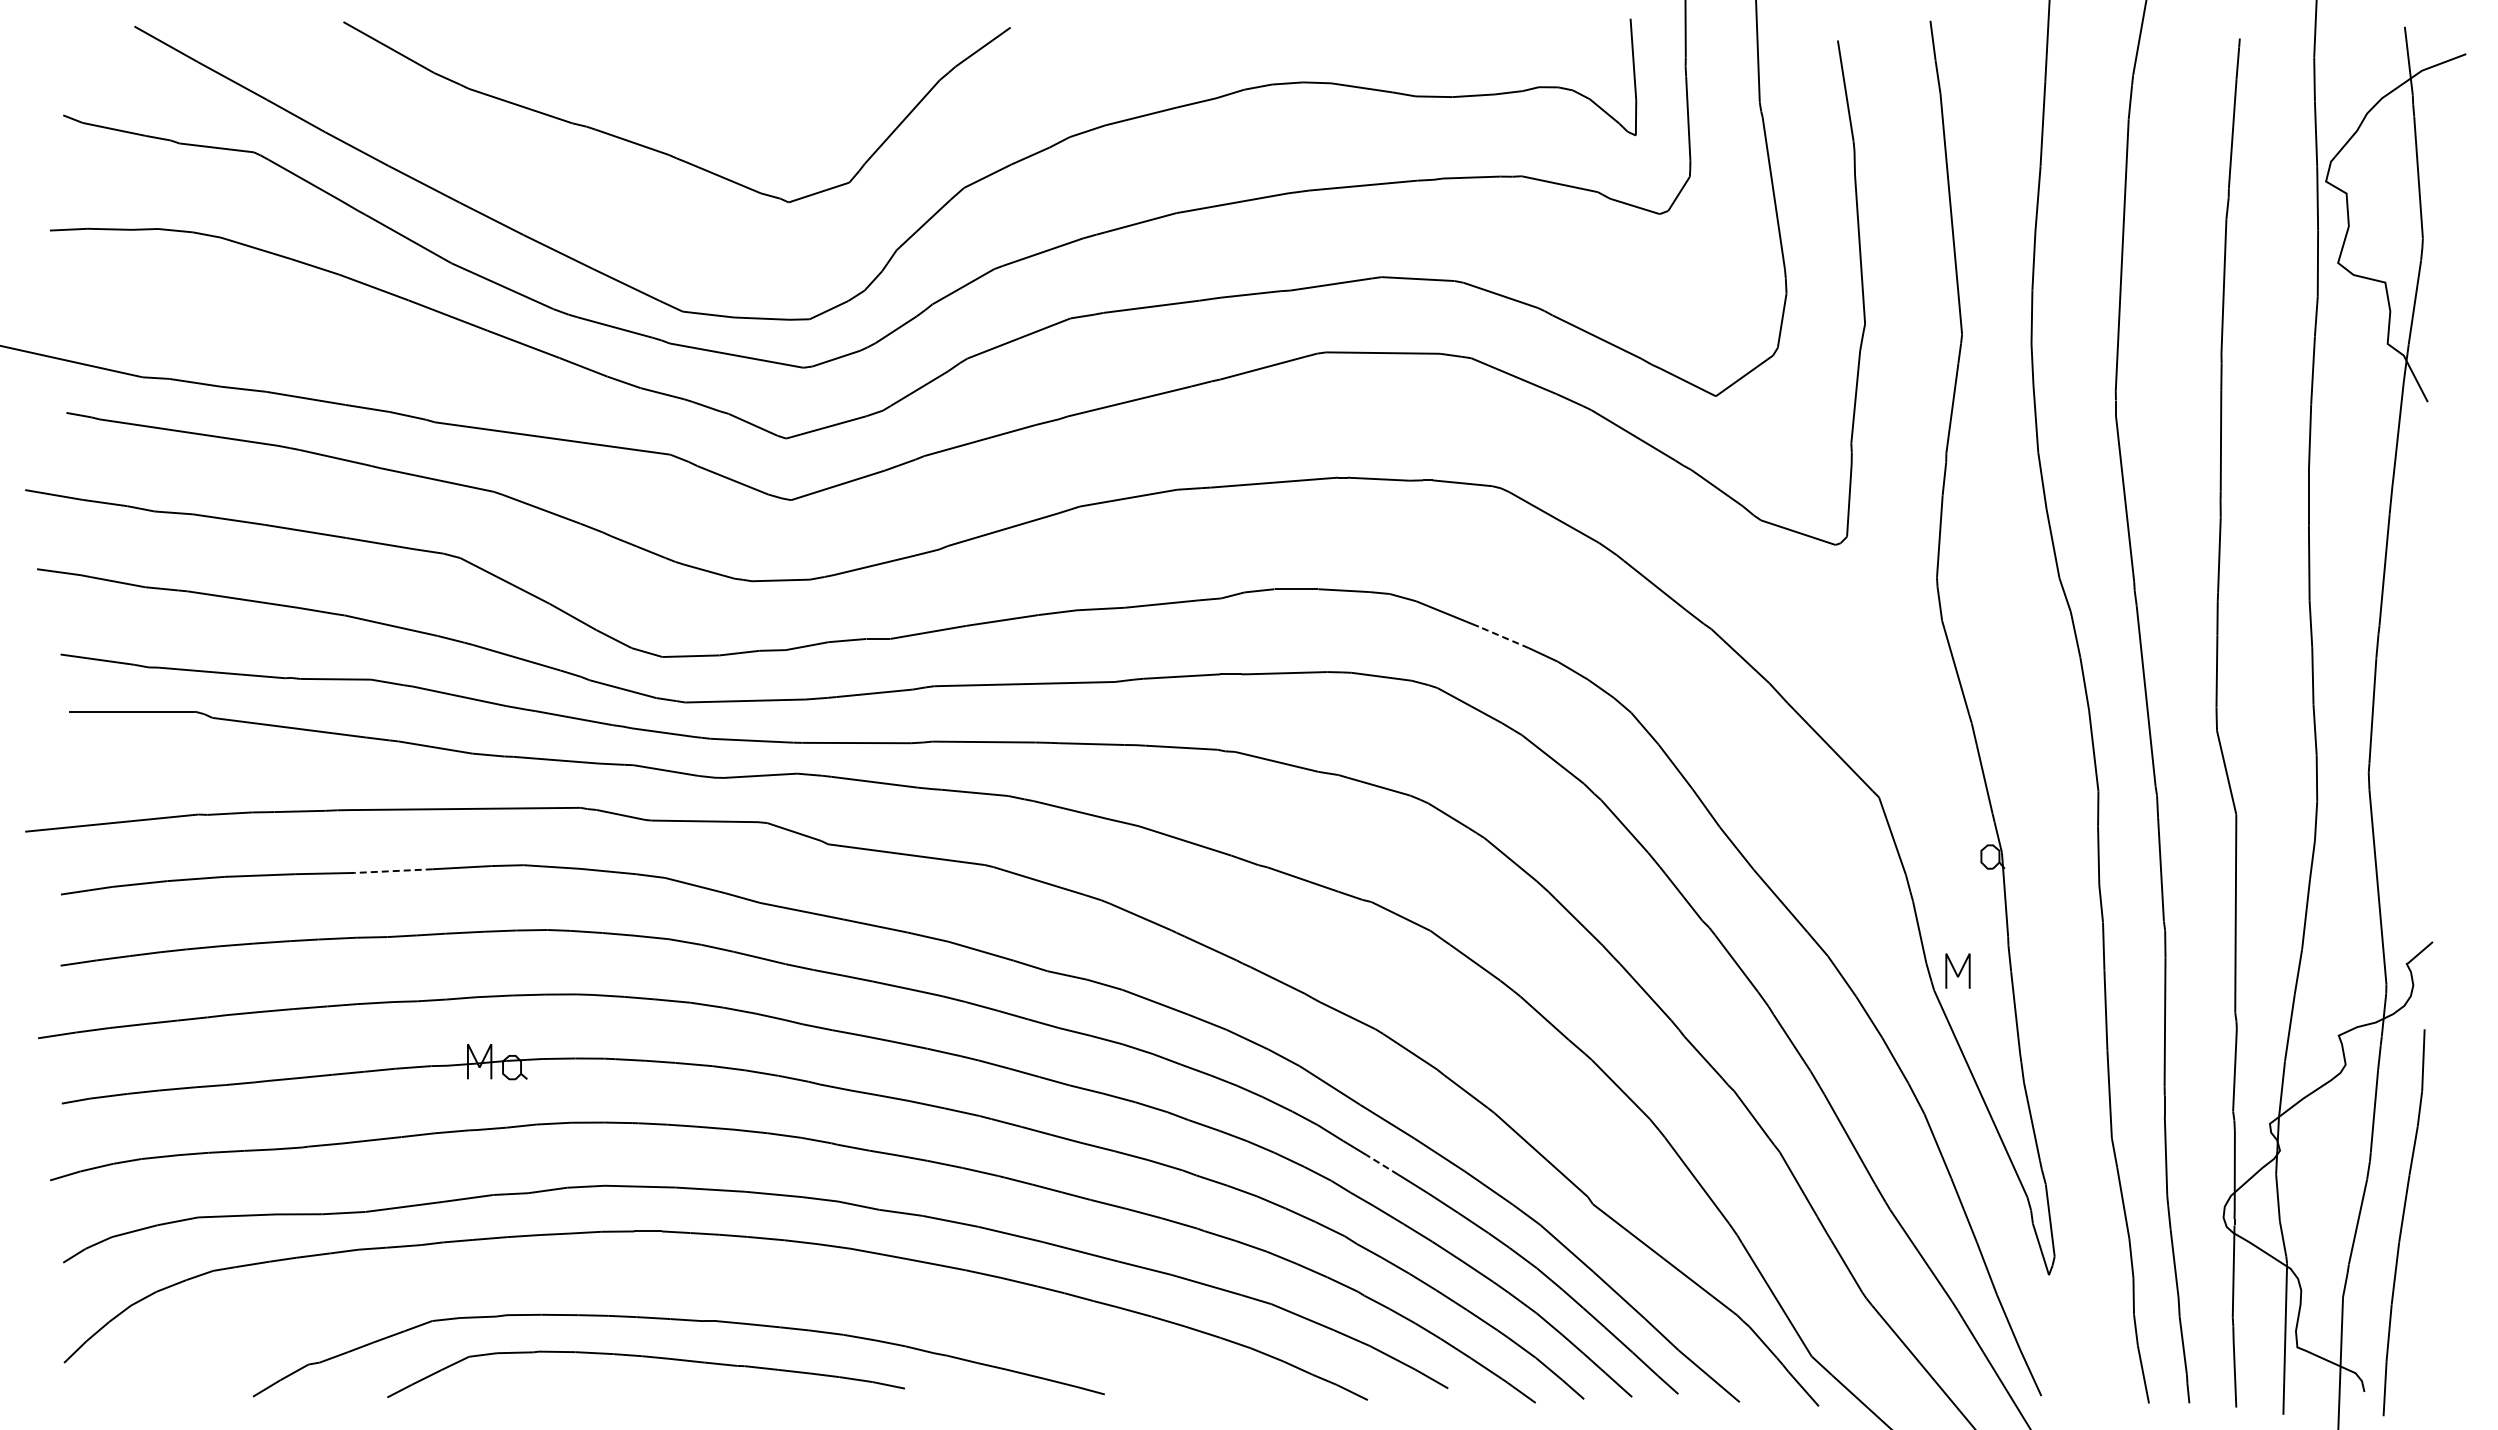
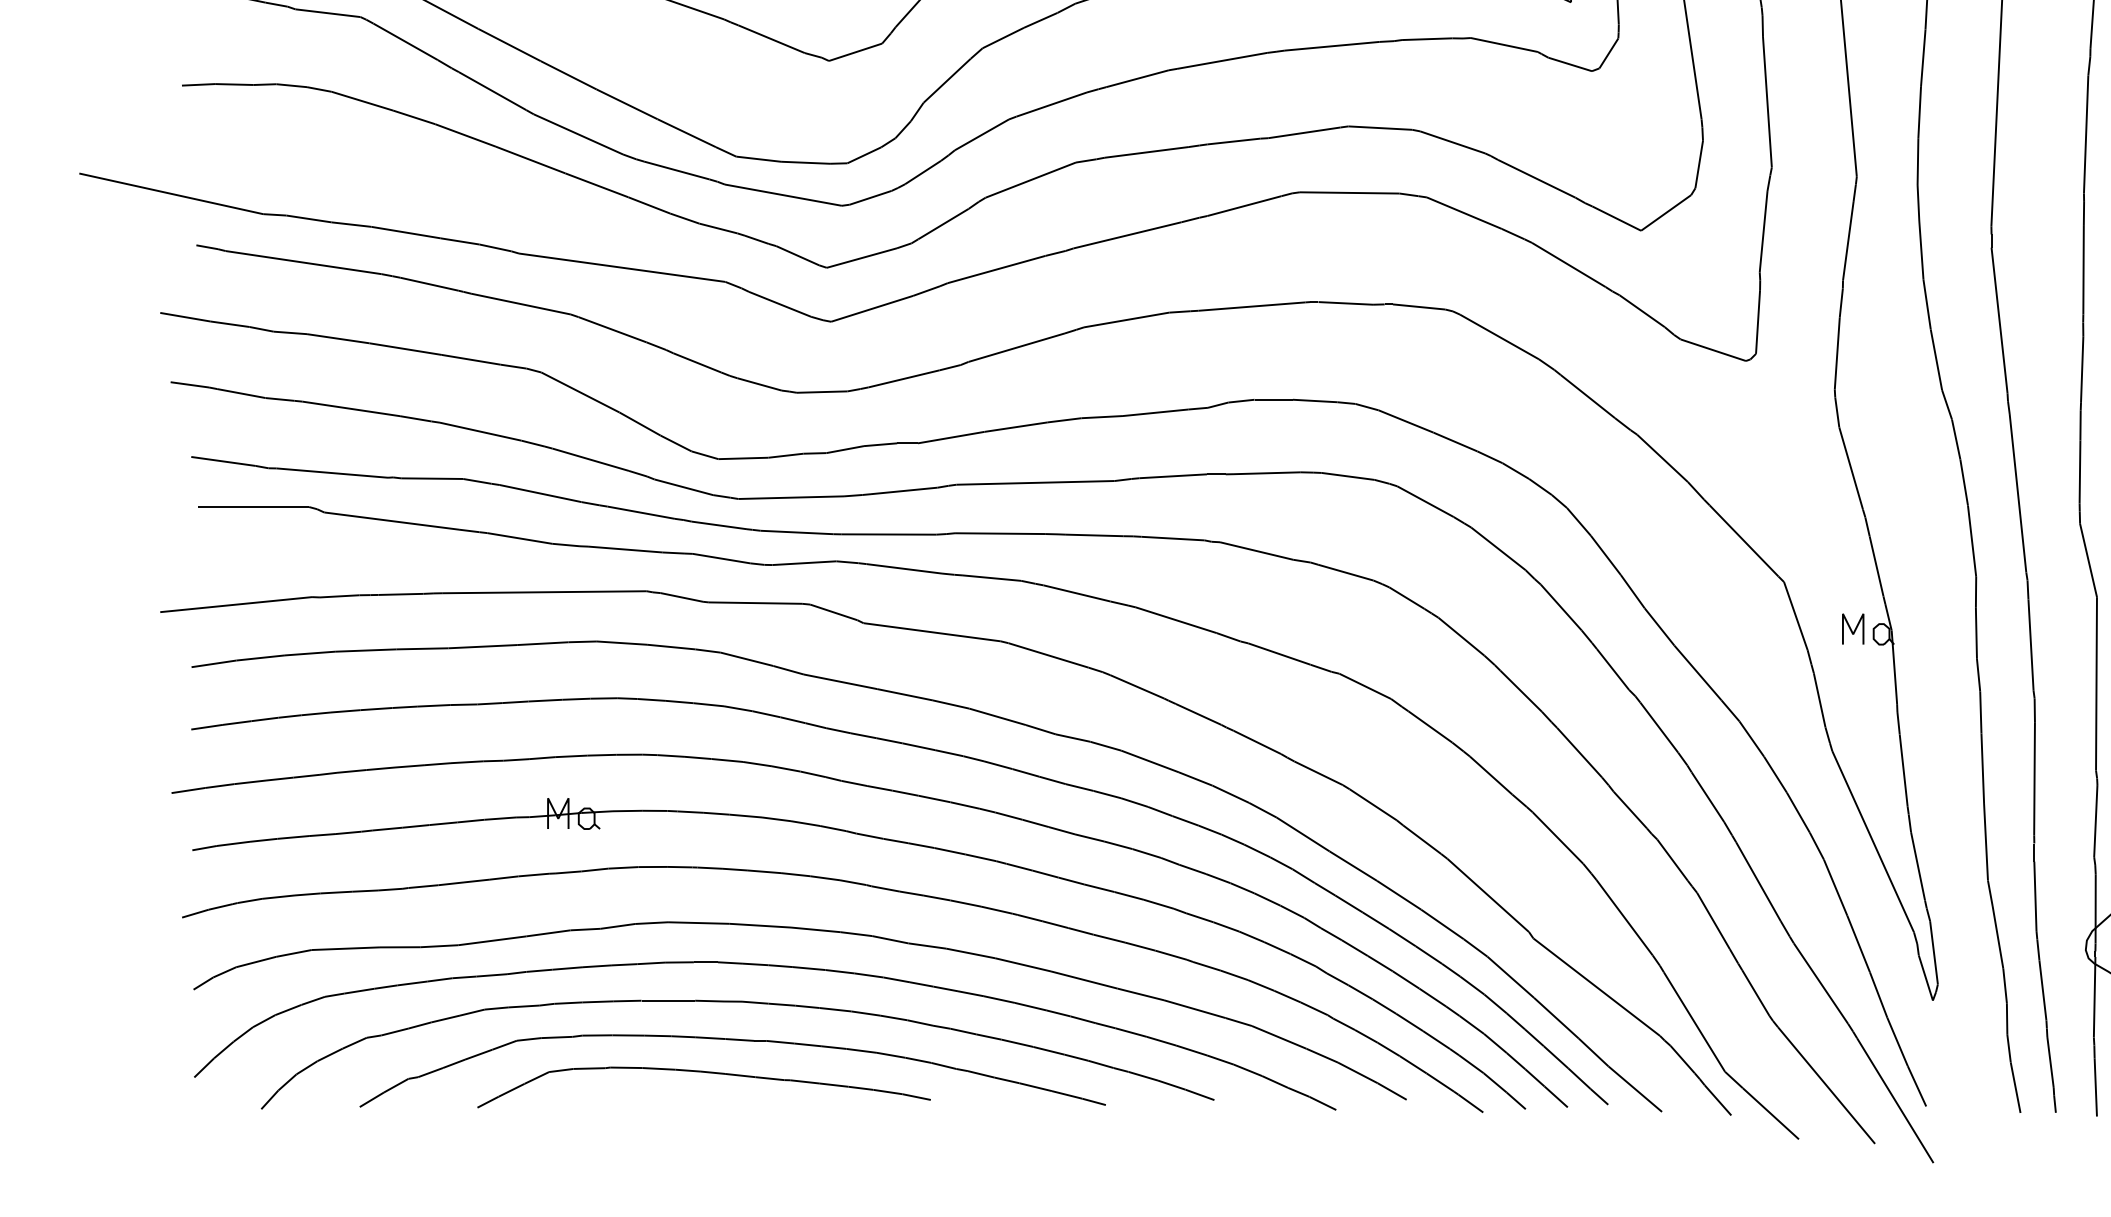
line: (1503, 637) -> (1455, 442), dashed -> solid
line: (392, 871) -> (481, 647), dashed -> solid
line: (1956, 971) -> (1851, 629), moved
line: (1382, 1164) -> (1349, 903), dashed -> solid
part: (684, 1277) -> (737, 1002), added

